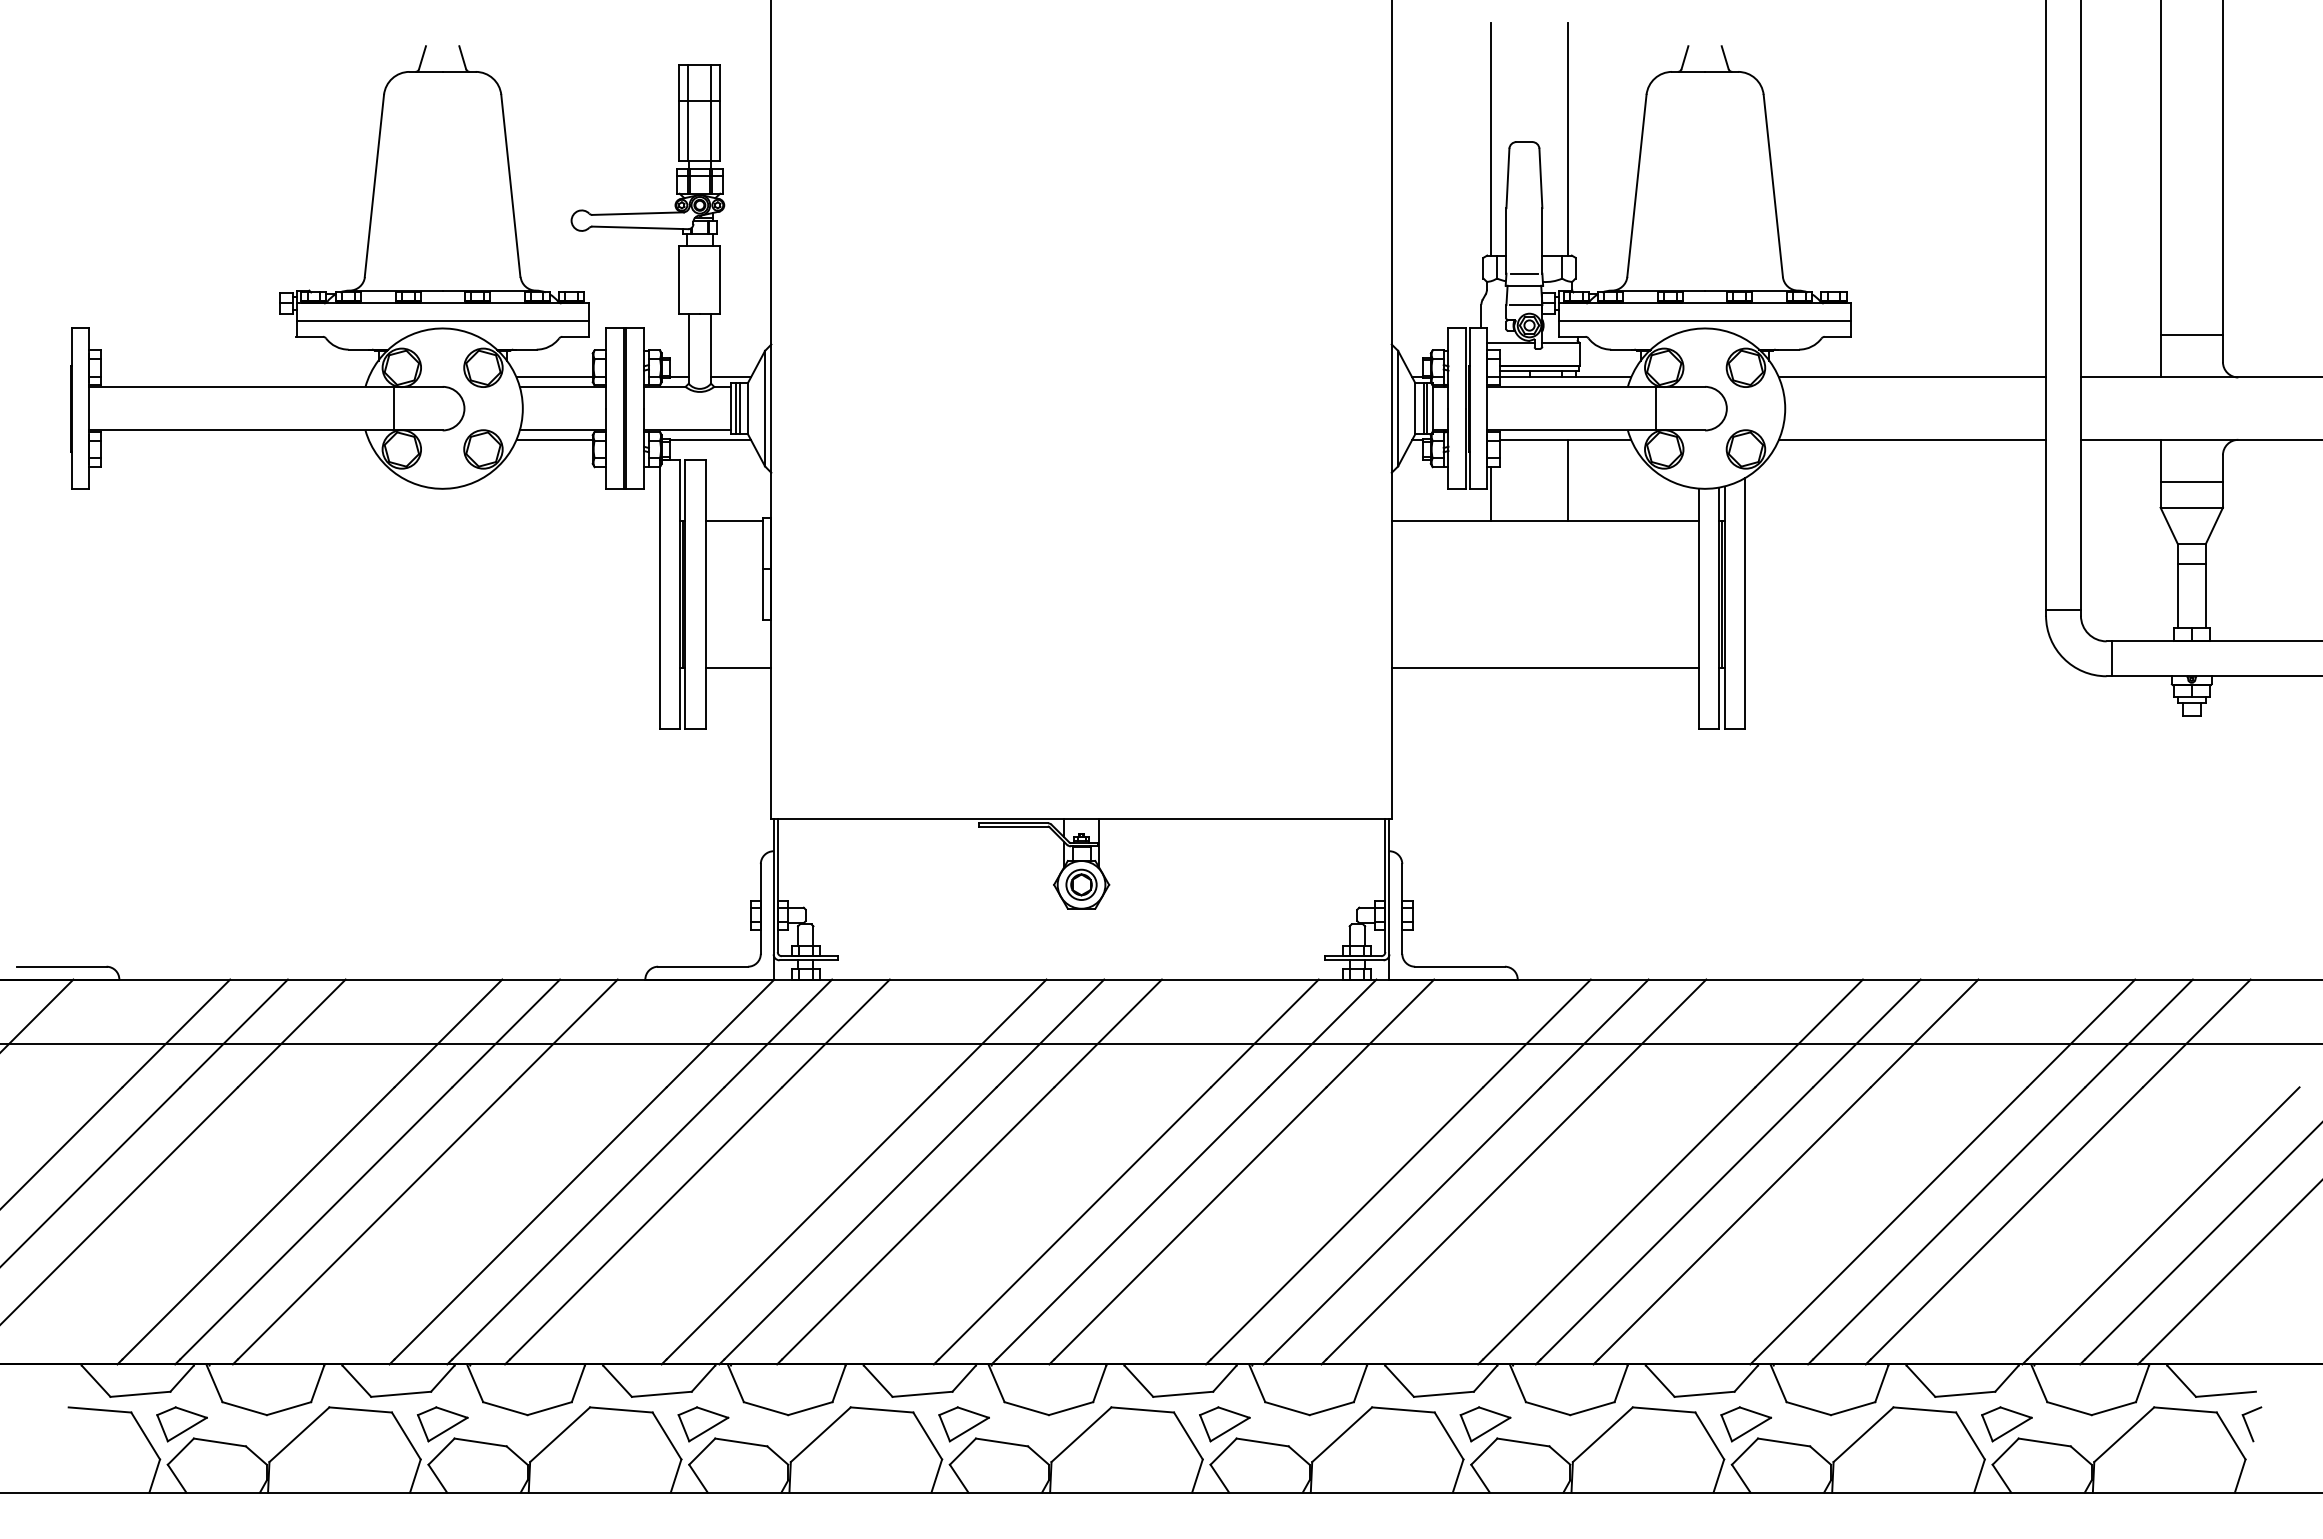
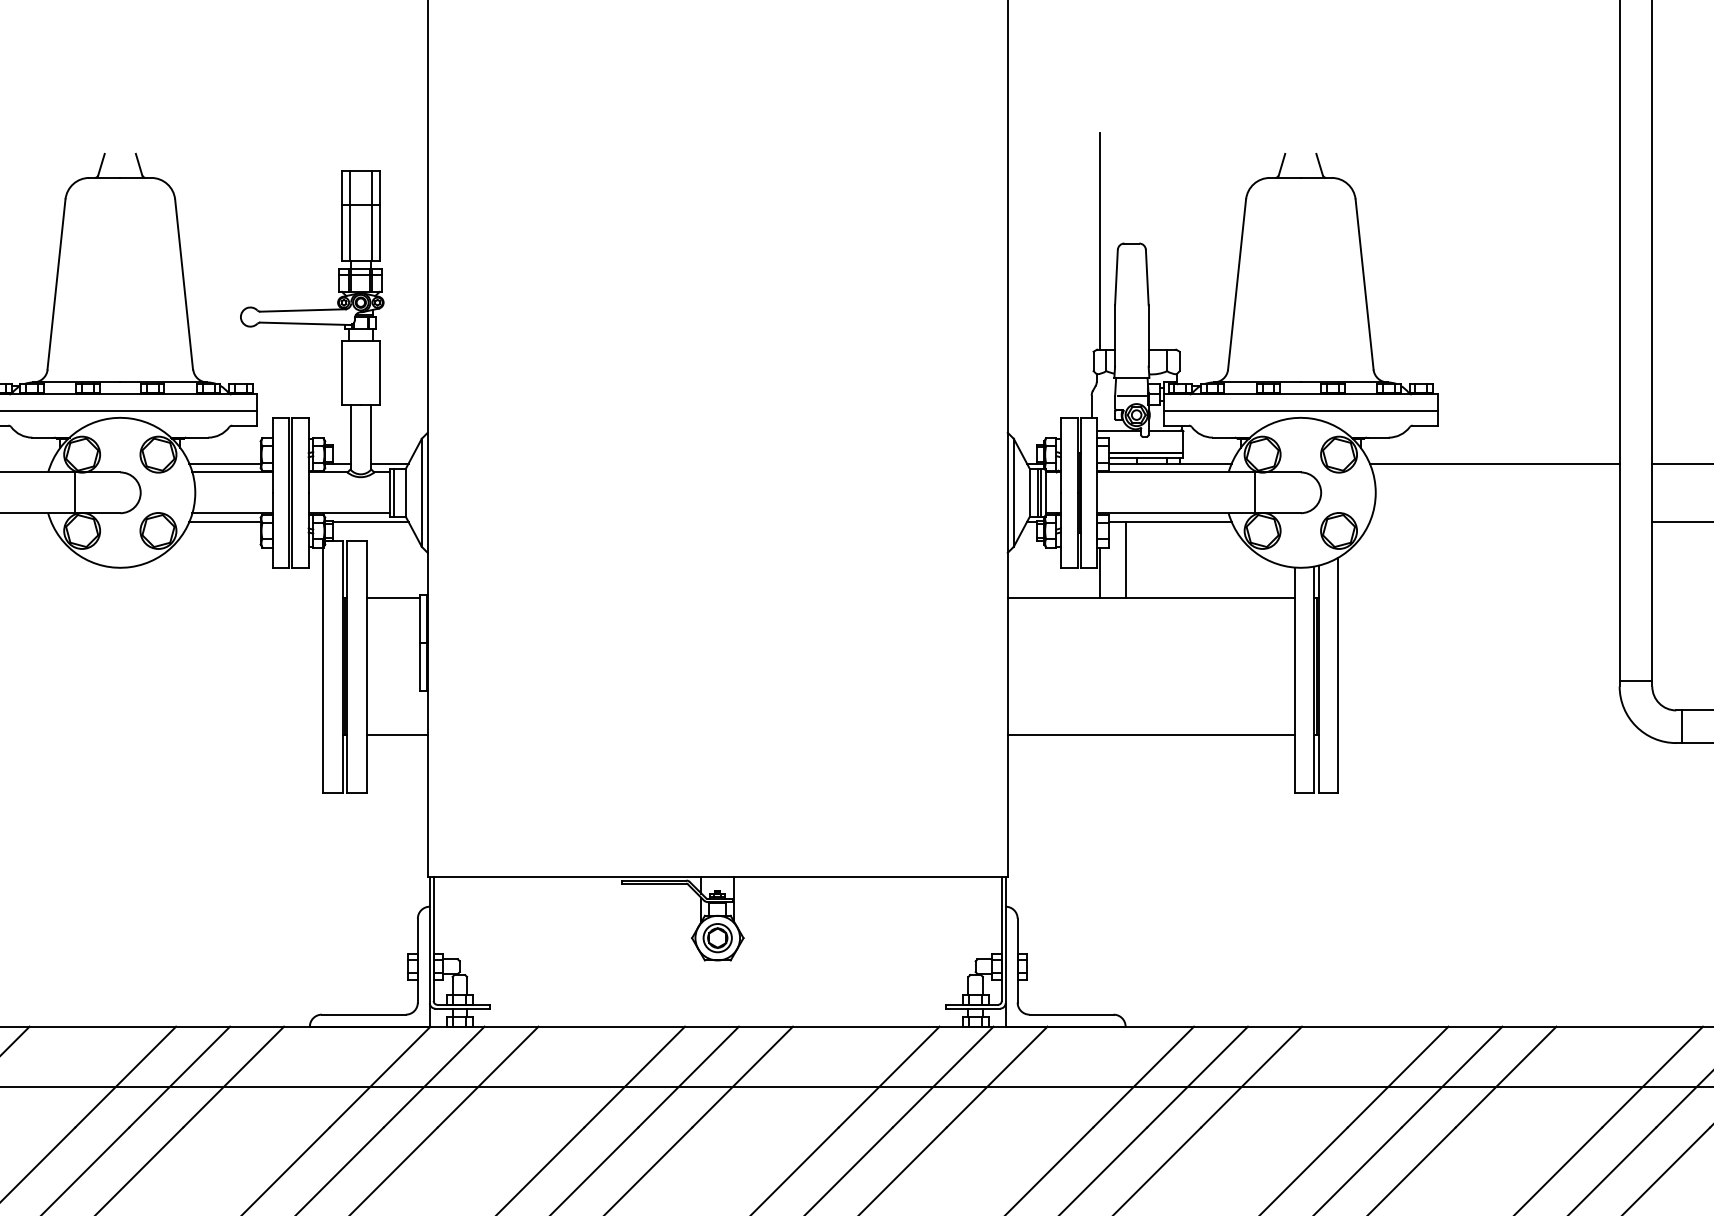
line: (1568, 139) -> (1173, 241), removed
line: (1523, 273) -> (1131, 366), removed
line: (739, 408) -> (397, 492), removed
line: (1912, 439) -> (1494, 521), removed
line: (1568, 480) -> (1126, 560), moved

